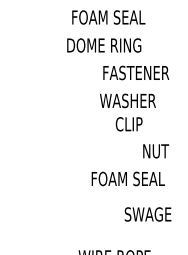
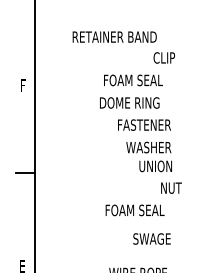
text: (136, 72) -> (144, 124), moved
text: (136, 124) -> (155, 166), CLIP -> UNION
text: (127, 179) -> (134, 210), moved
text: (147, 213) -> (151, 238), moved

